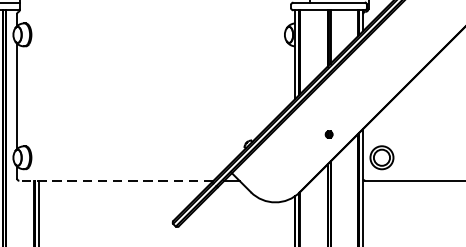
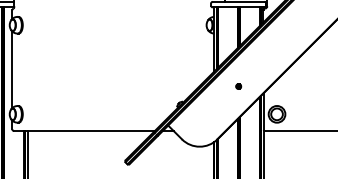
part: (328, 134) -> (238, 86), moved
line: (115, 181) -> (83, 131), dashed -> solid

